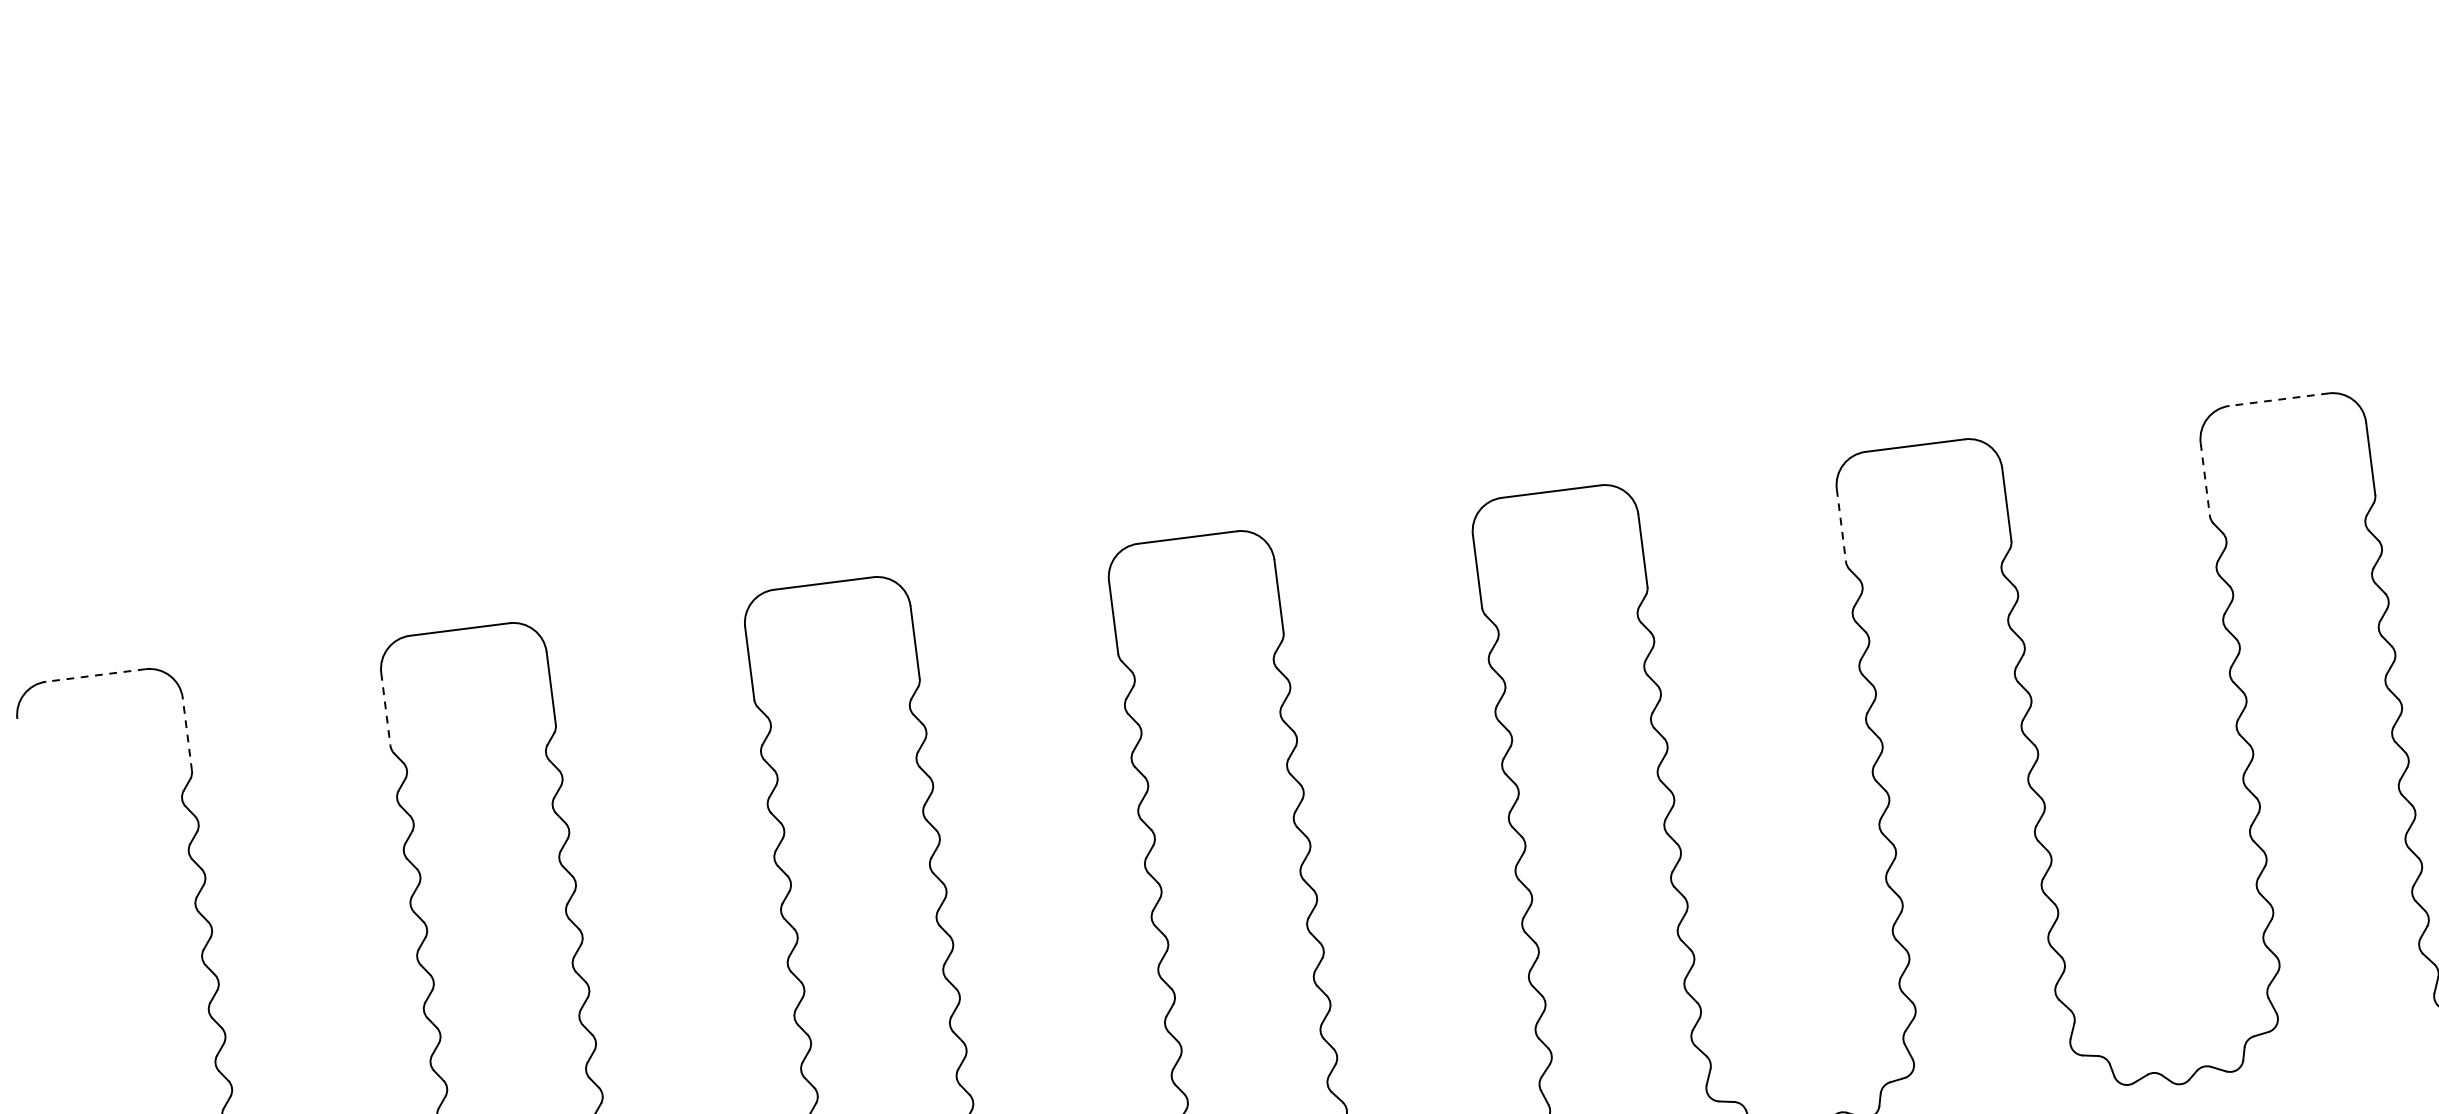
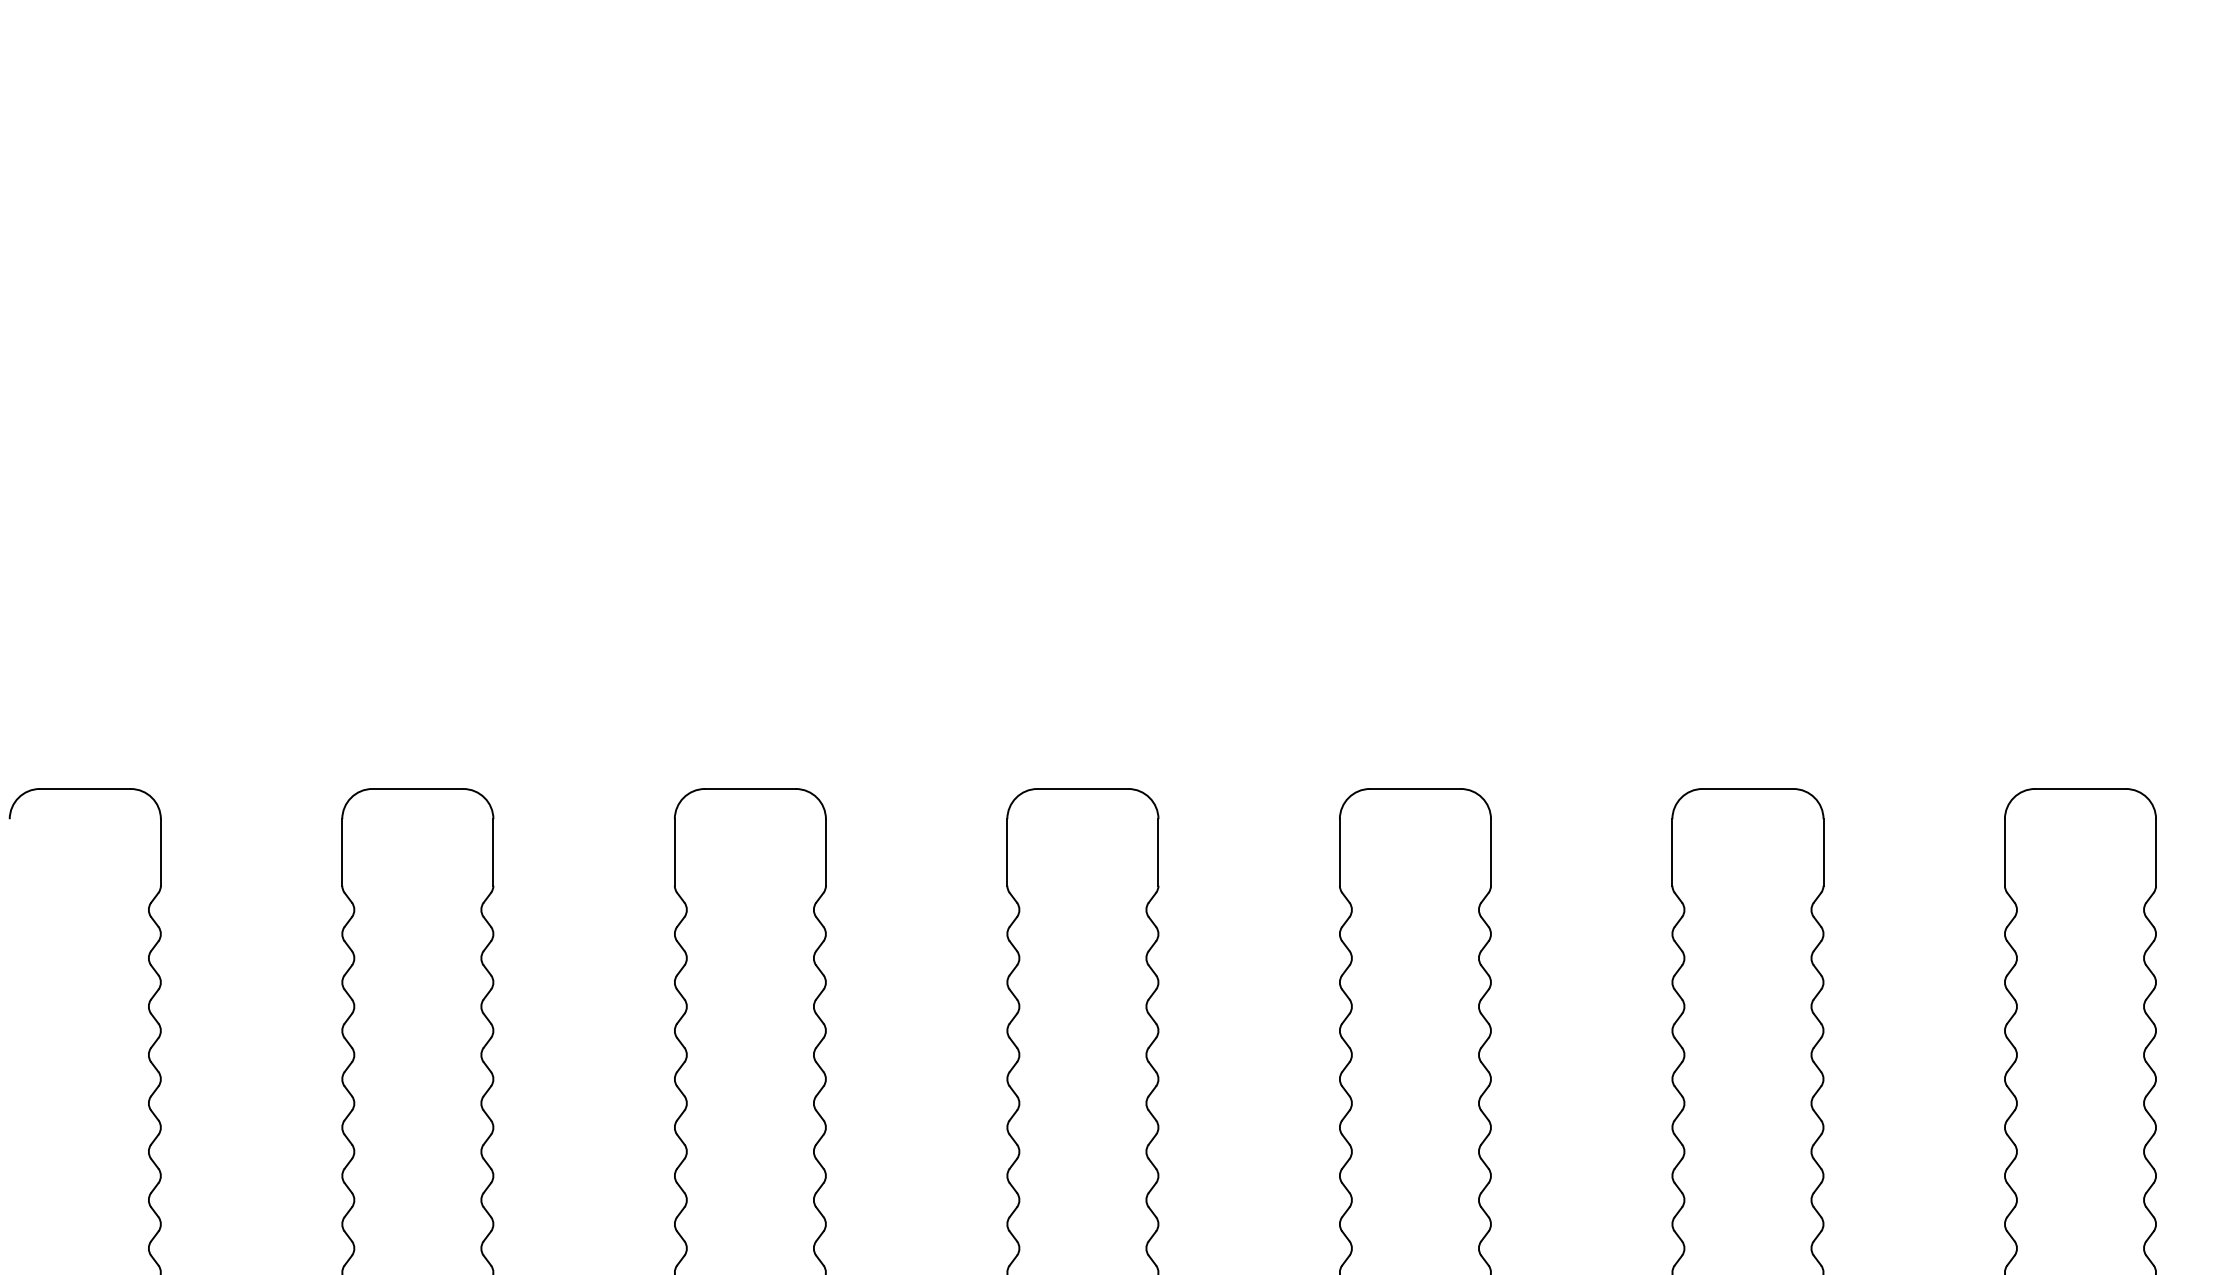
line: (2279, 399) -> (2080, 788), dashed -> solid
line: (2204, 479) -> (2004, 852), dashed -> solid
line: (1841, 525) -> (1672, 852), dashed -> solid
line: (94, 675) -> (84, 788), dashed -> solid
line: (386, 709) -> (342, 852), dashed -> solid
line: (186, 733) -> (160, 851), dashed -> solid

